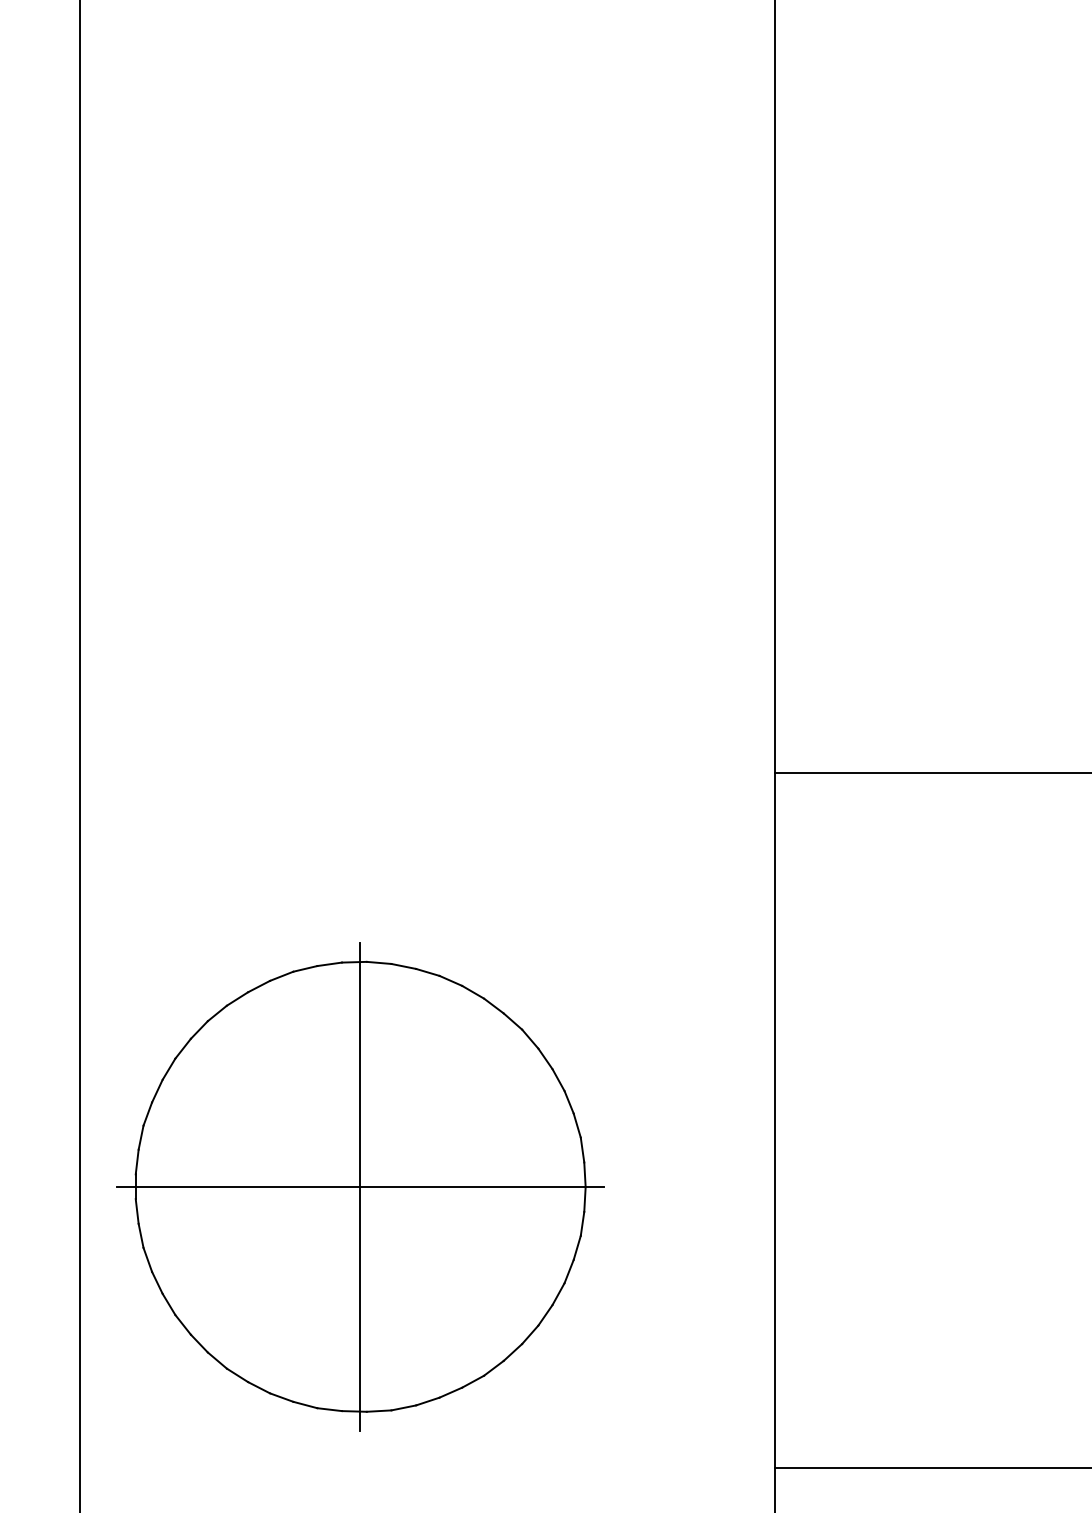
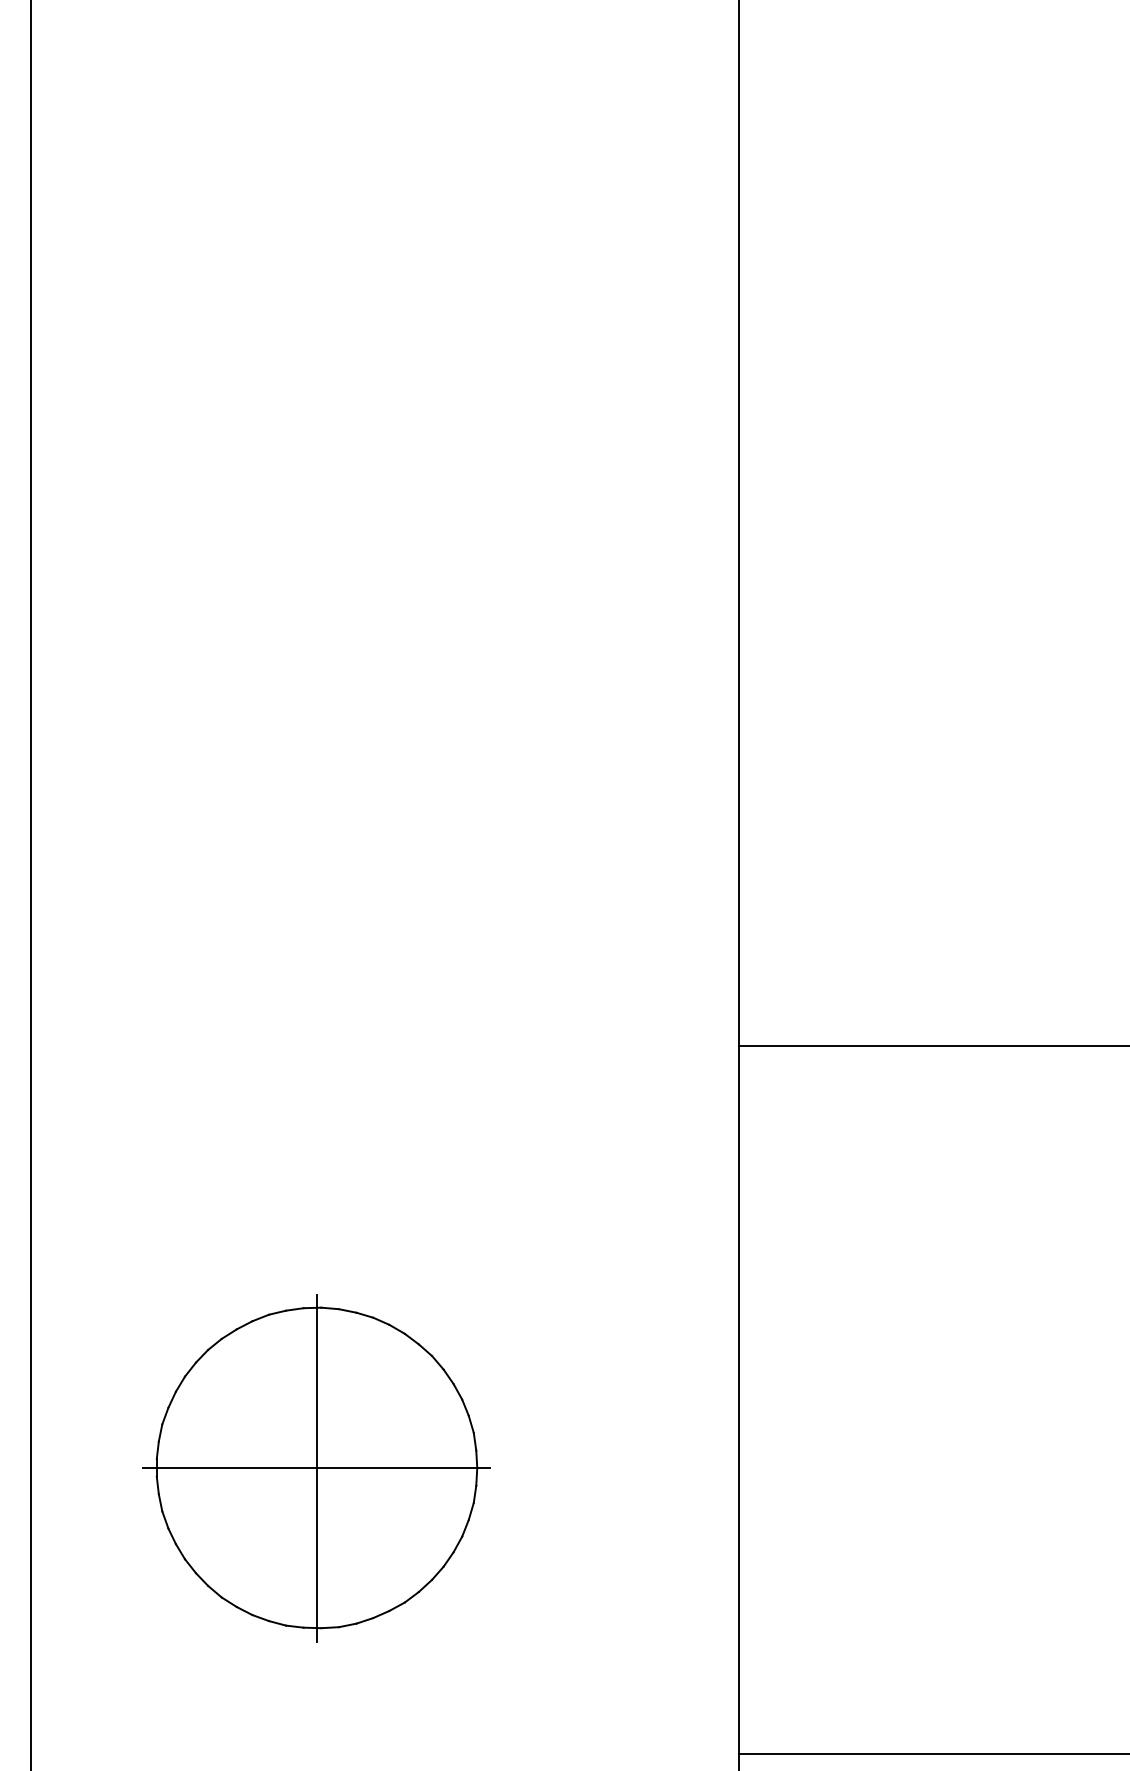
part: (360, 1186) -> (316, 1467), size x0.7

